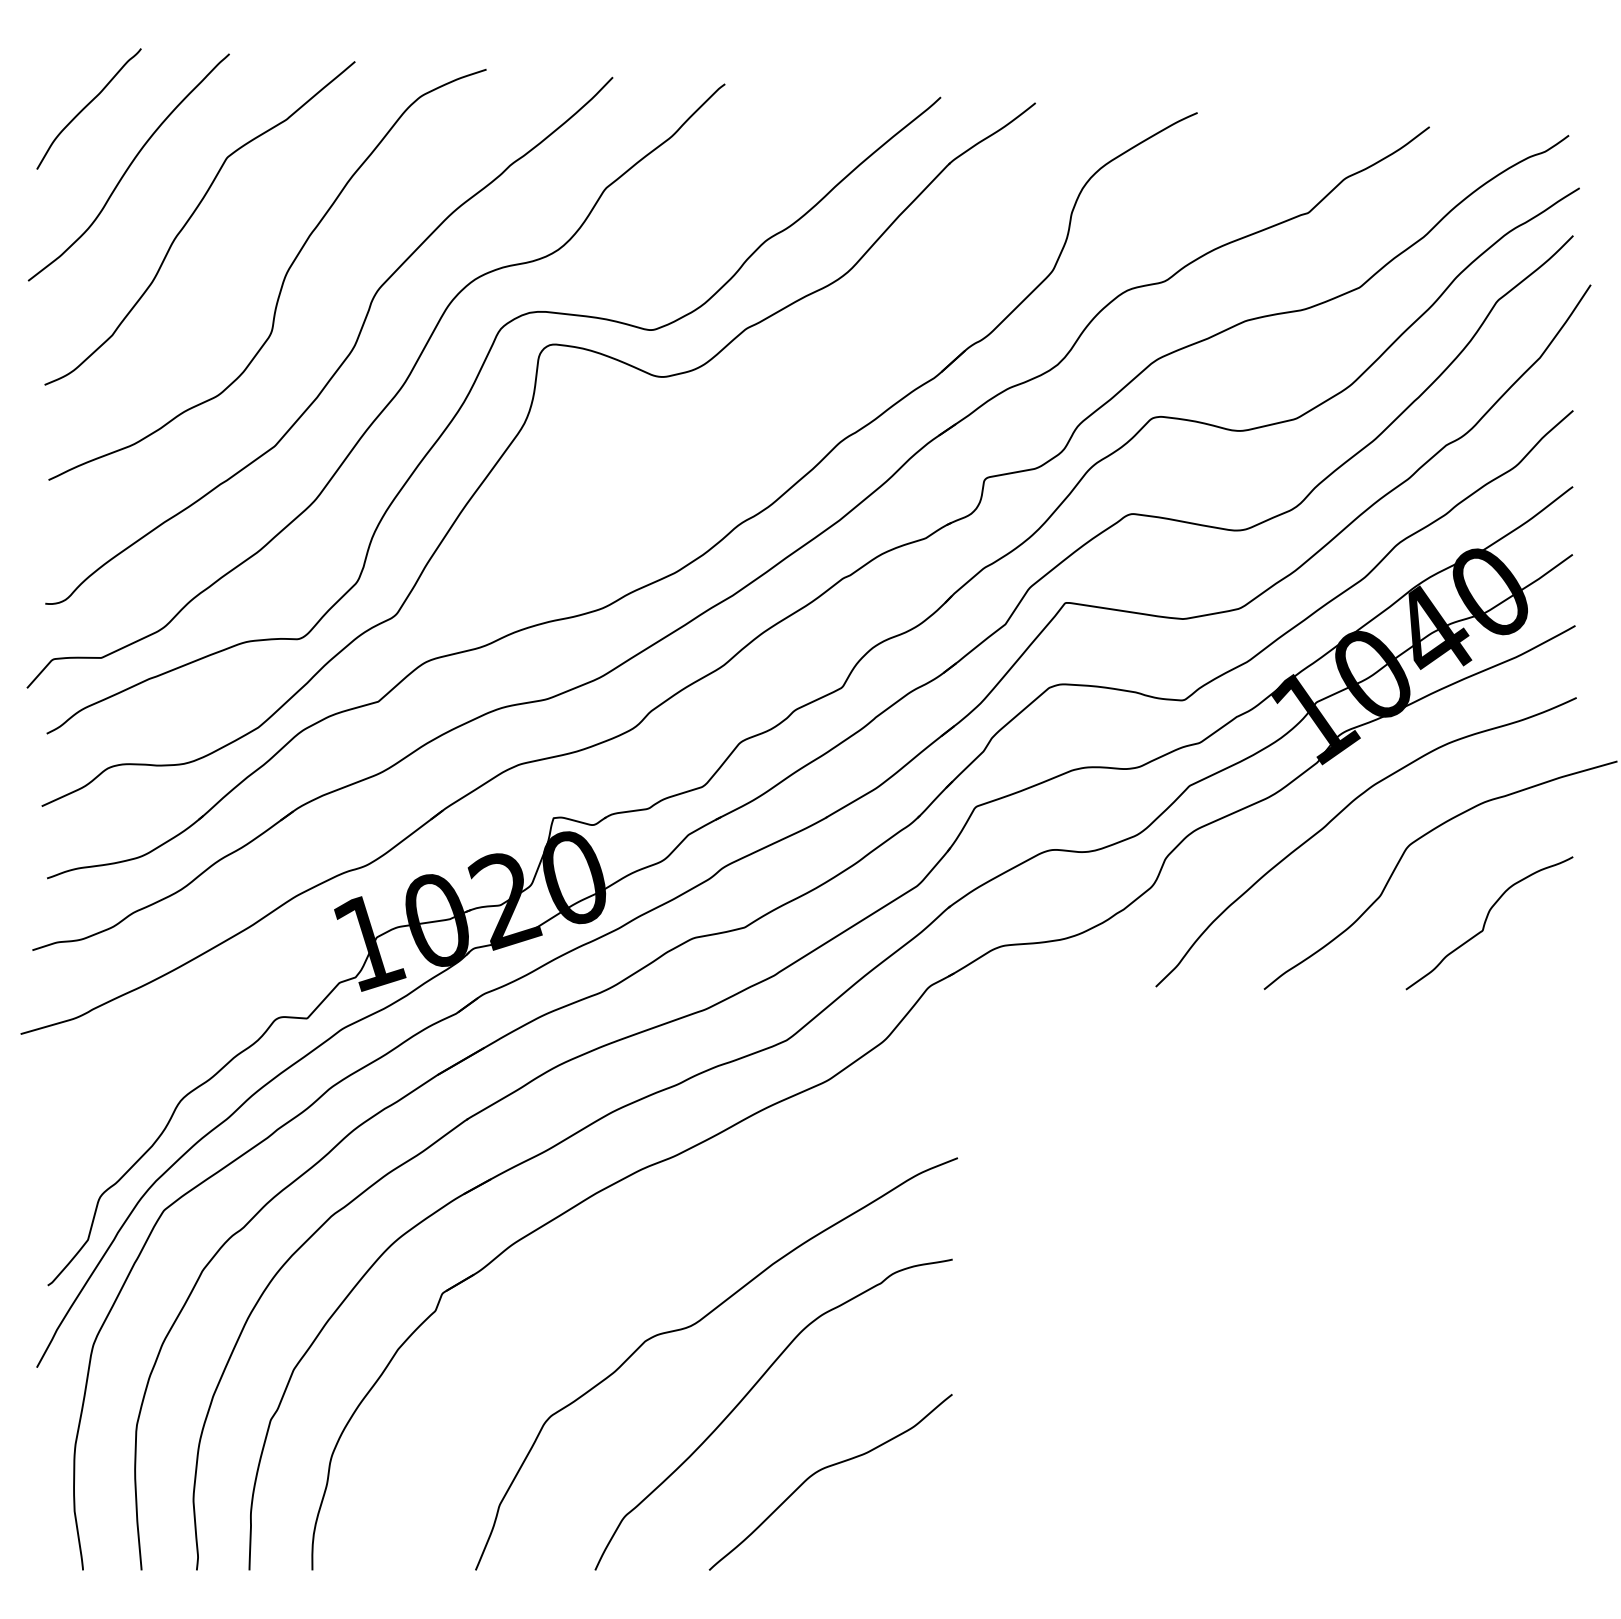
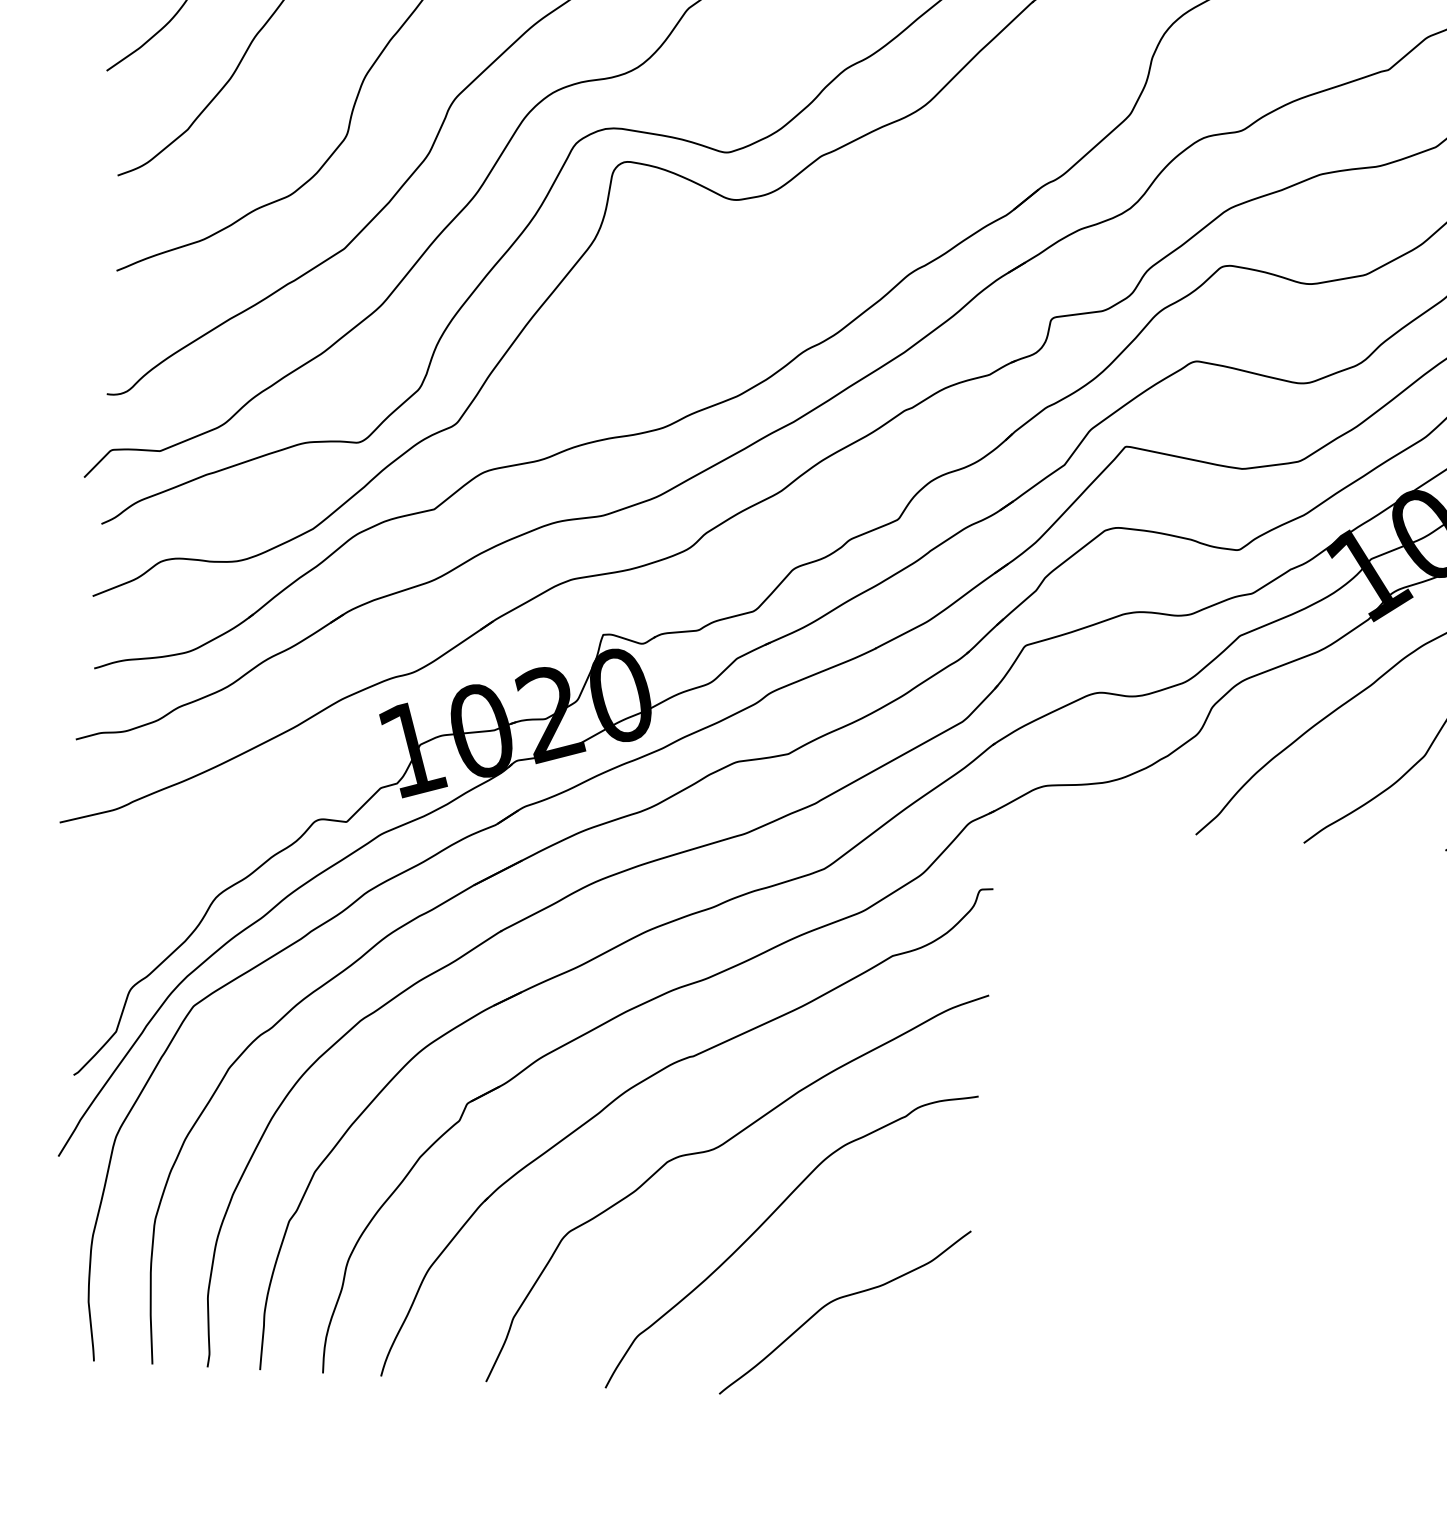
part: (625, 1257) -> (652, 1077), added

